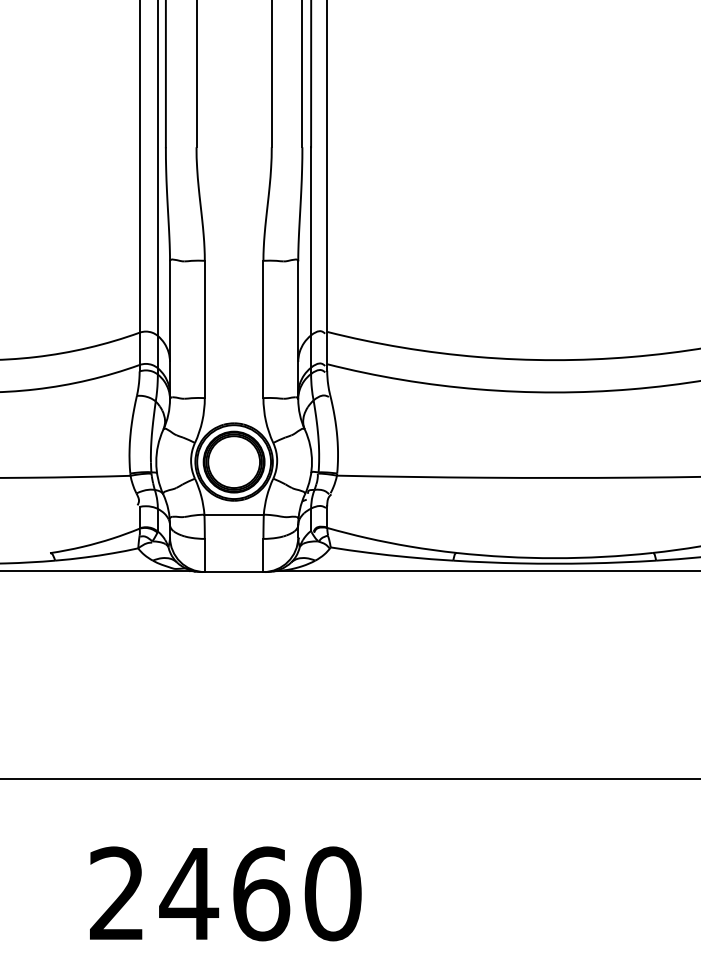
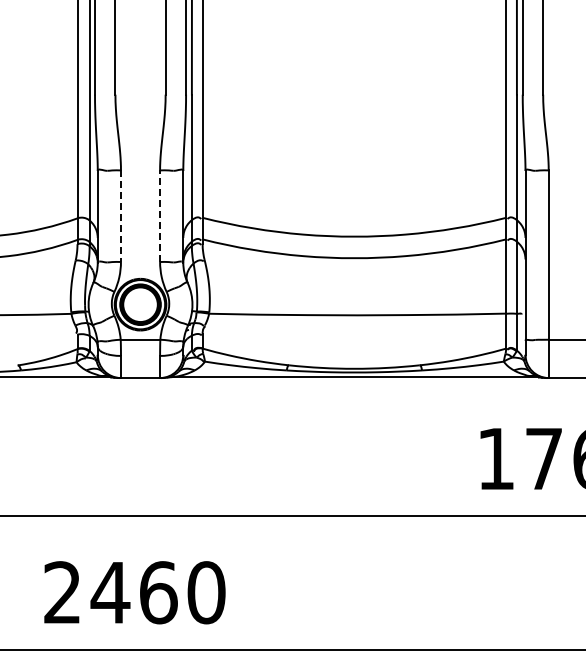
line: (204, 329) -> (120, 216), solid -> dashed
line: (264, 329) -> (160, 216), solid -> dashed

